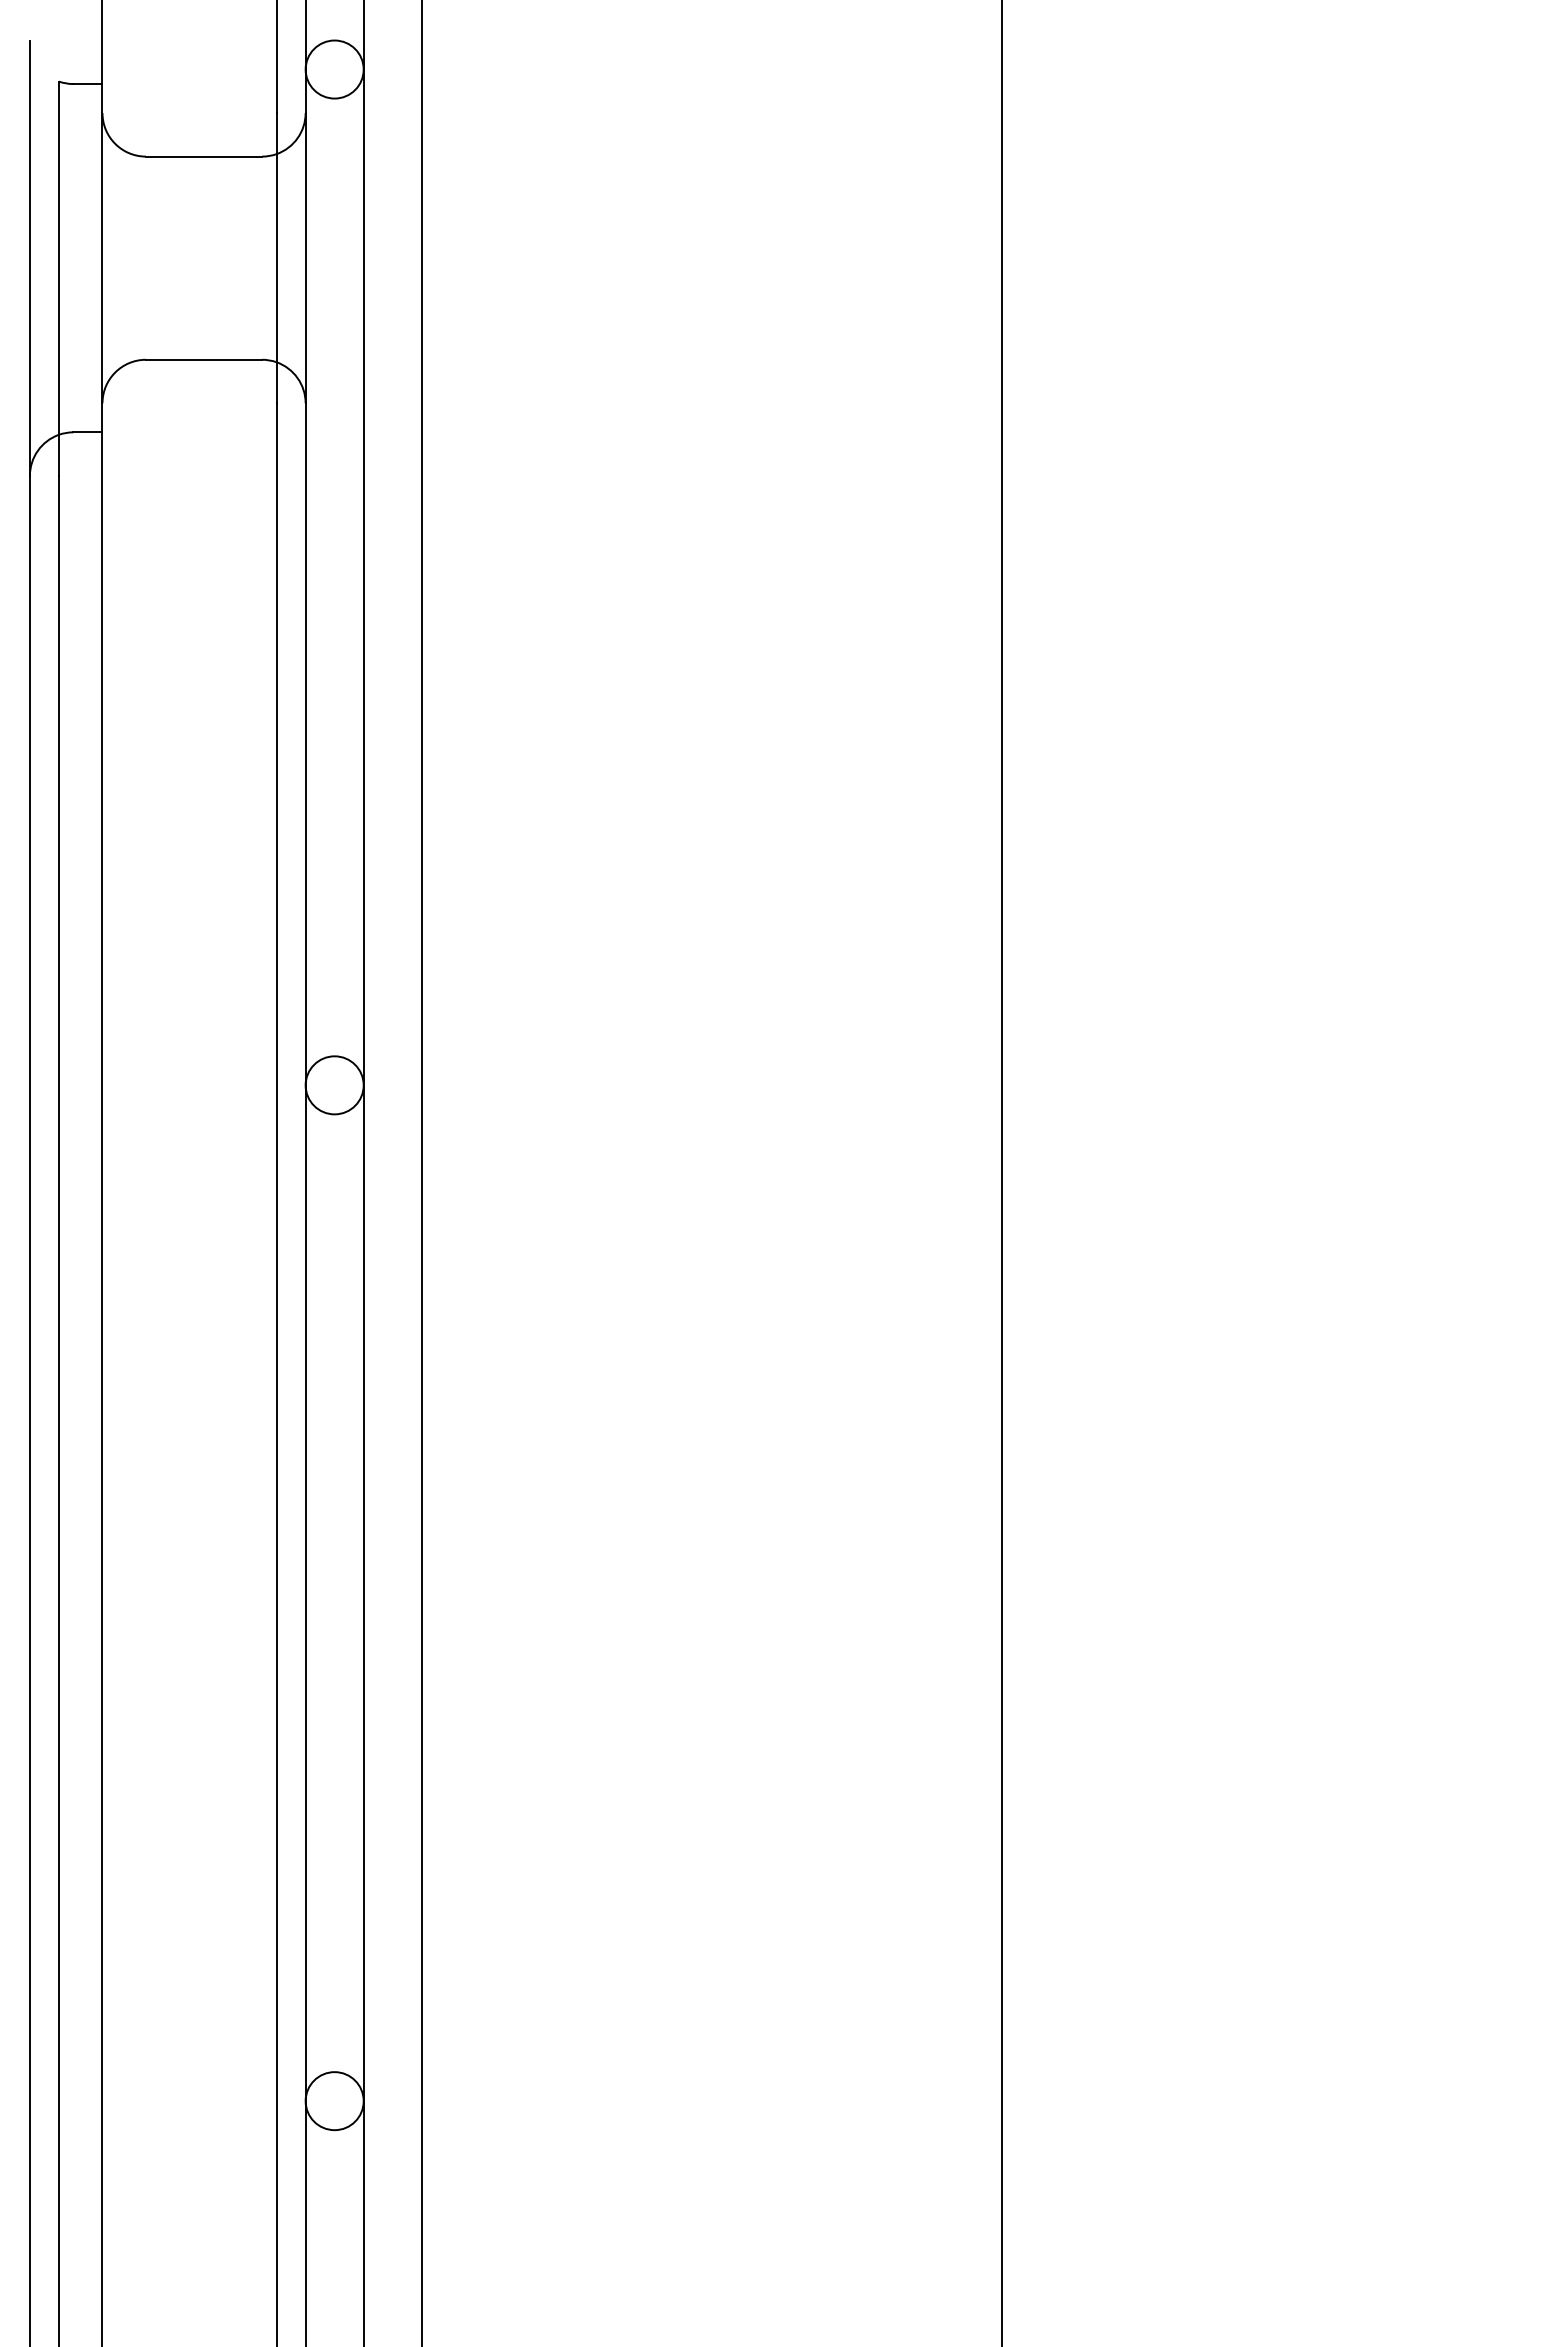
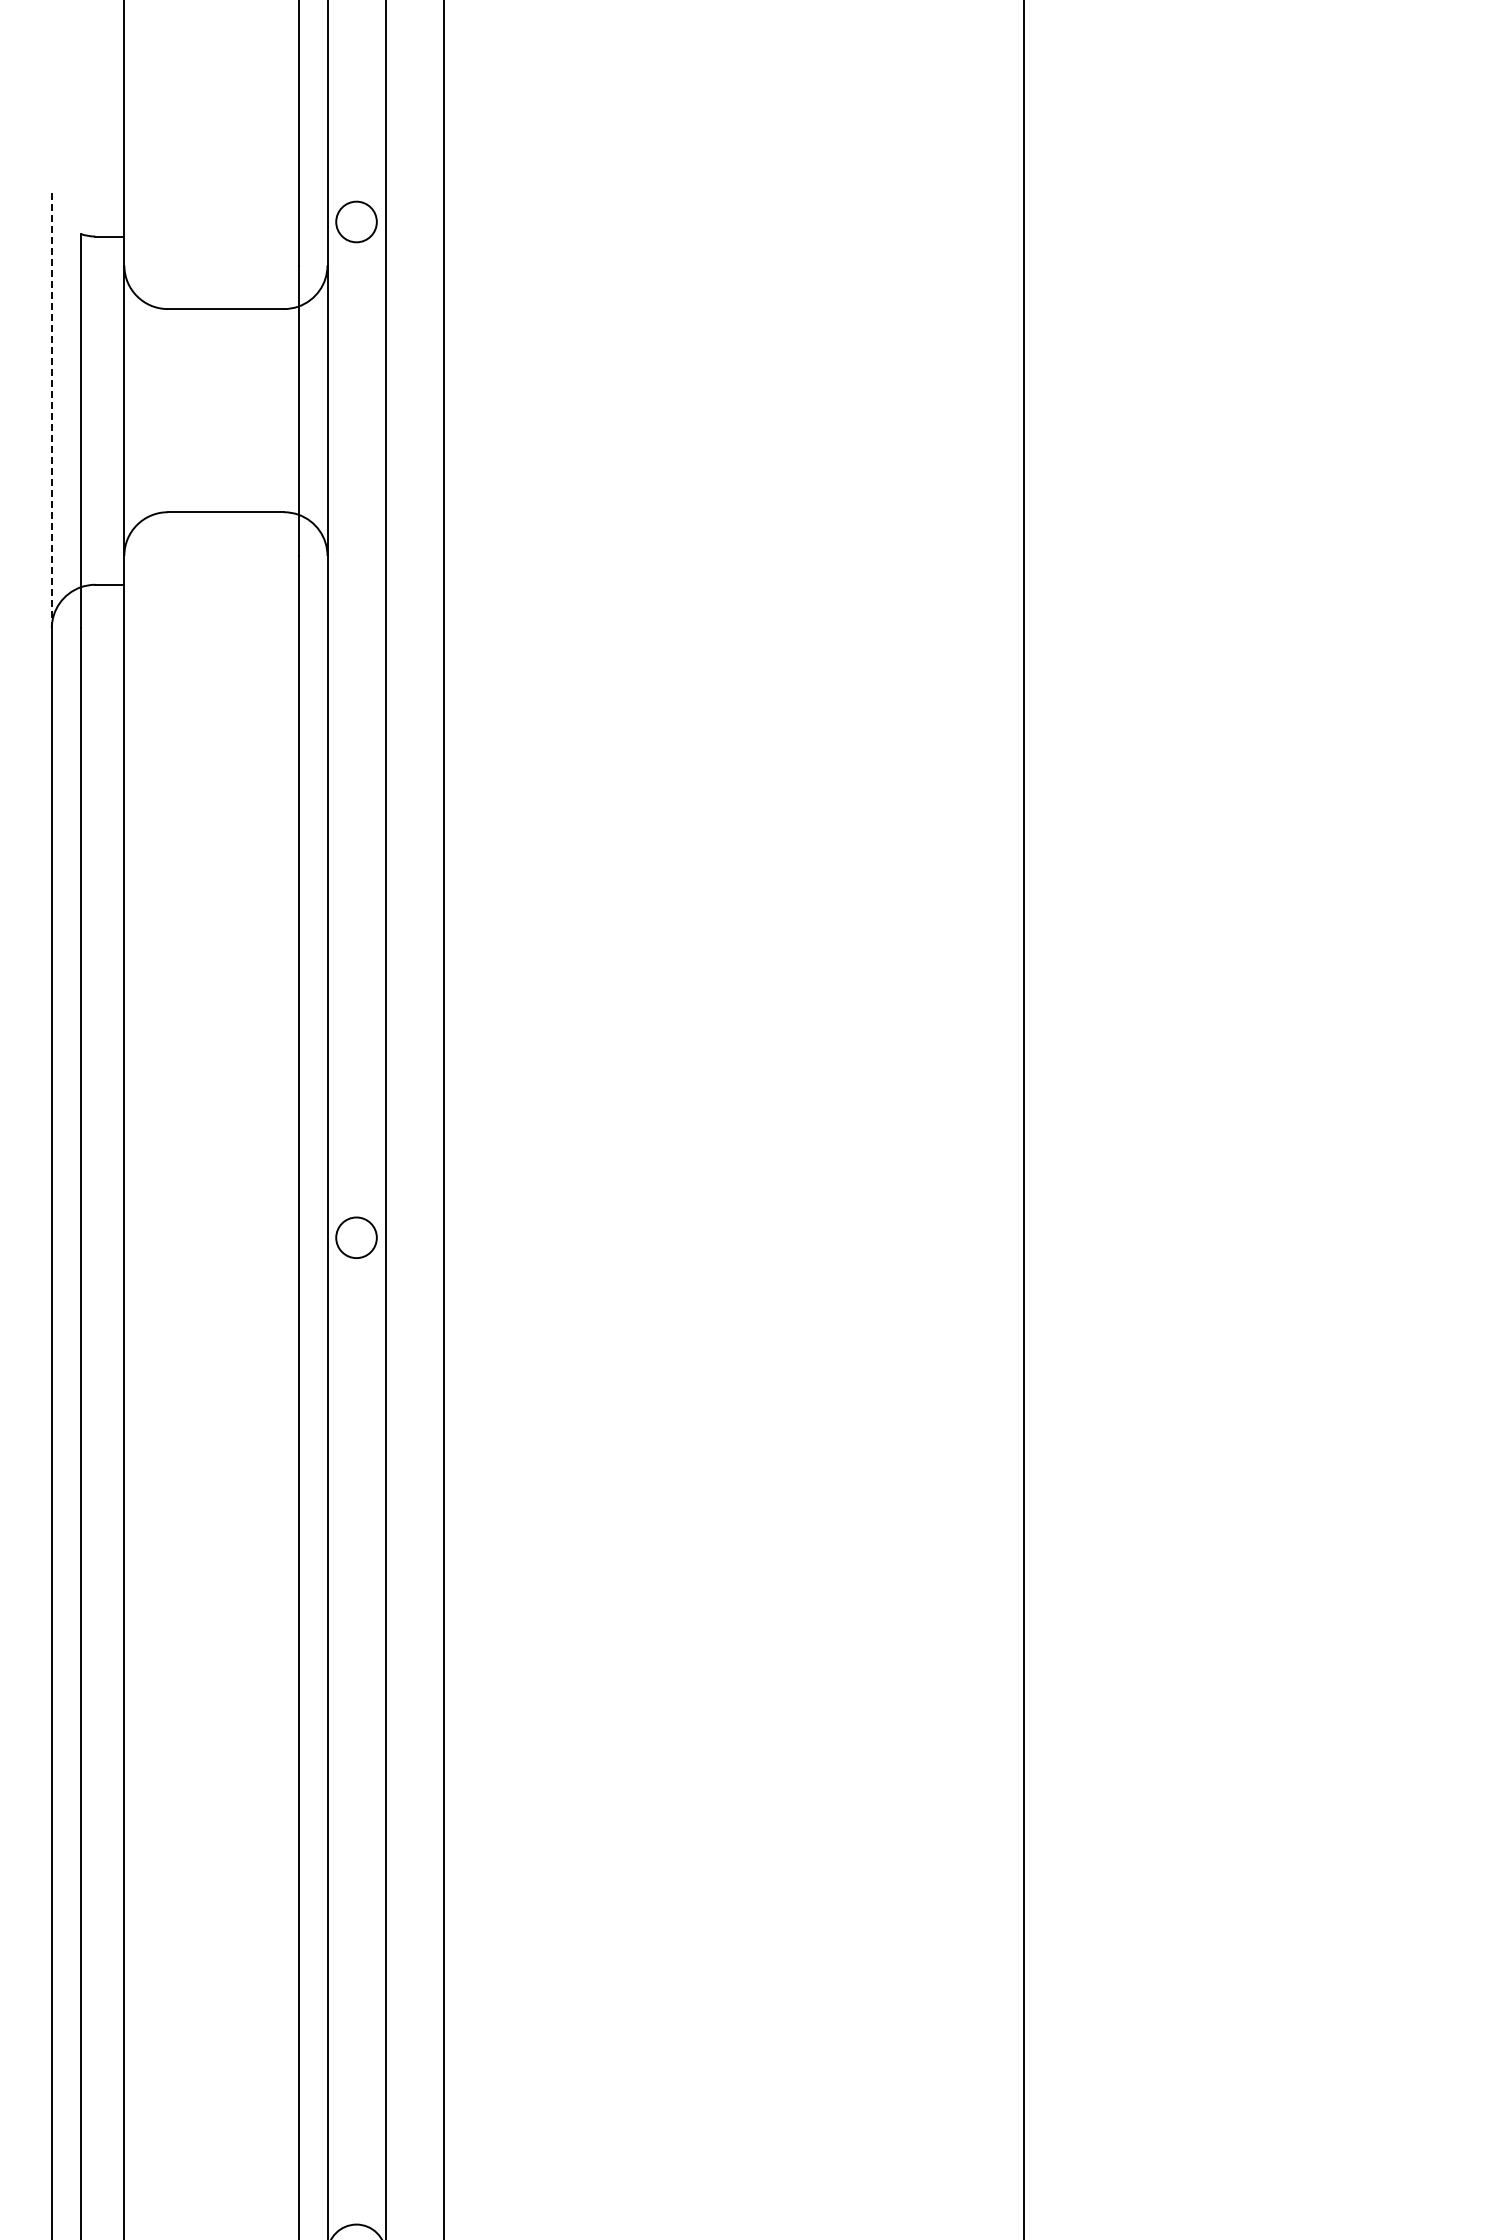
circle: (334, 69) -> (356, 221), size x0.7
line: (29, 258) -> (51, 410), solid -> dashed
circle: (334, 1085) -> (356, 1237), size x0.7

